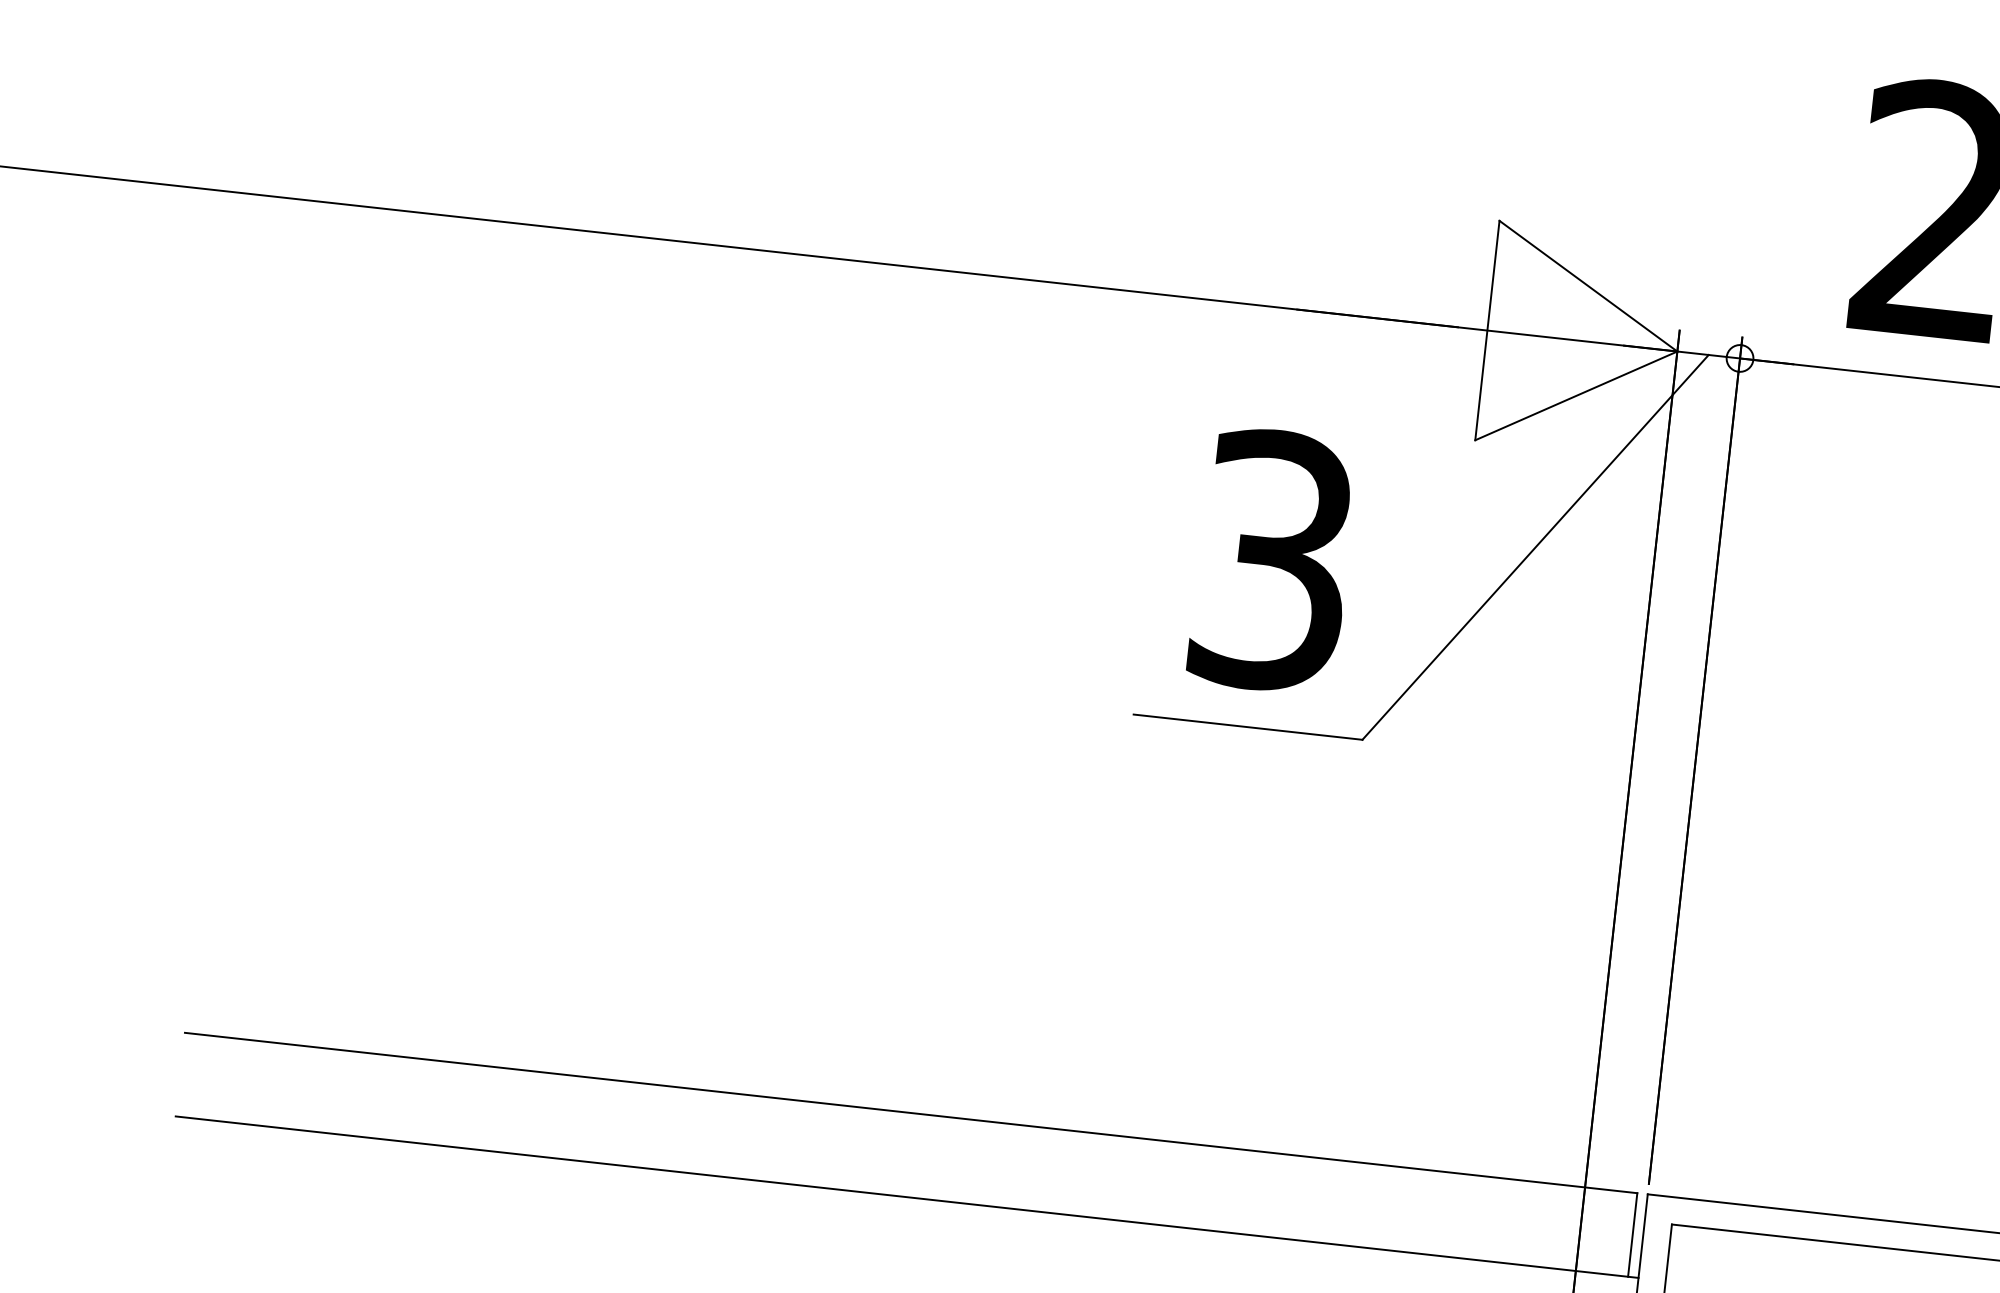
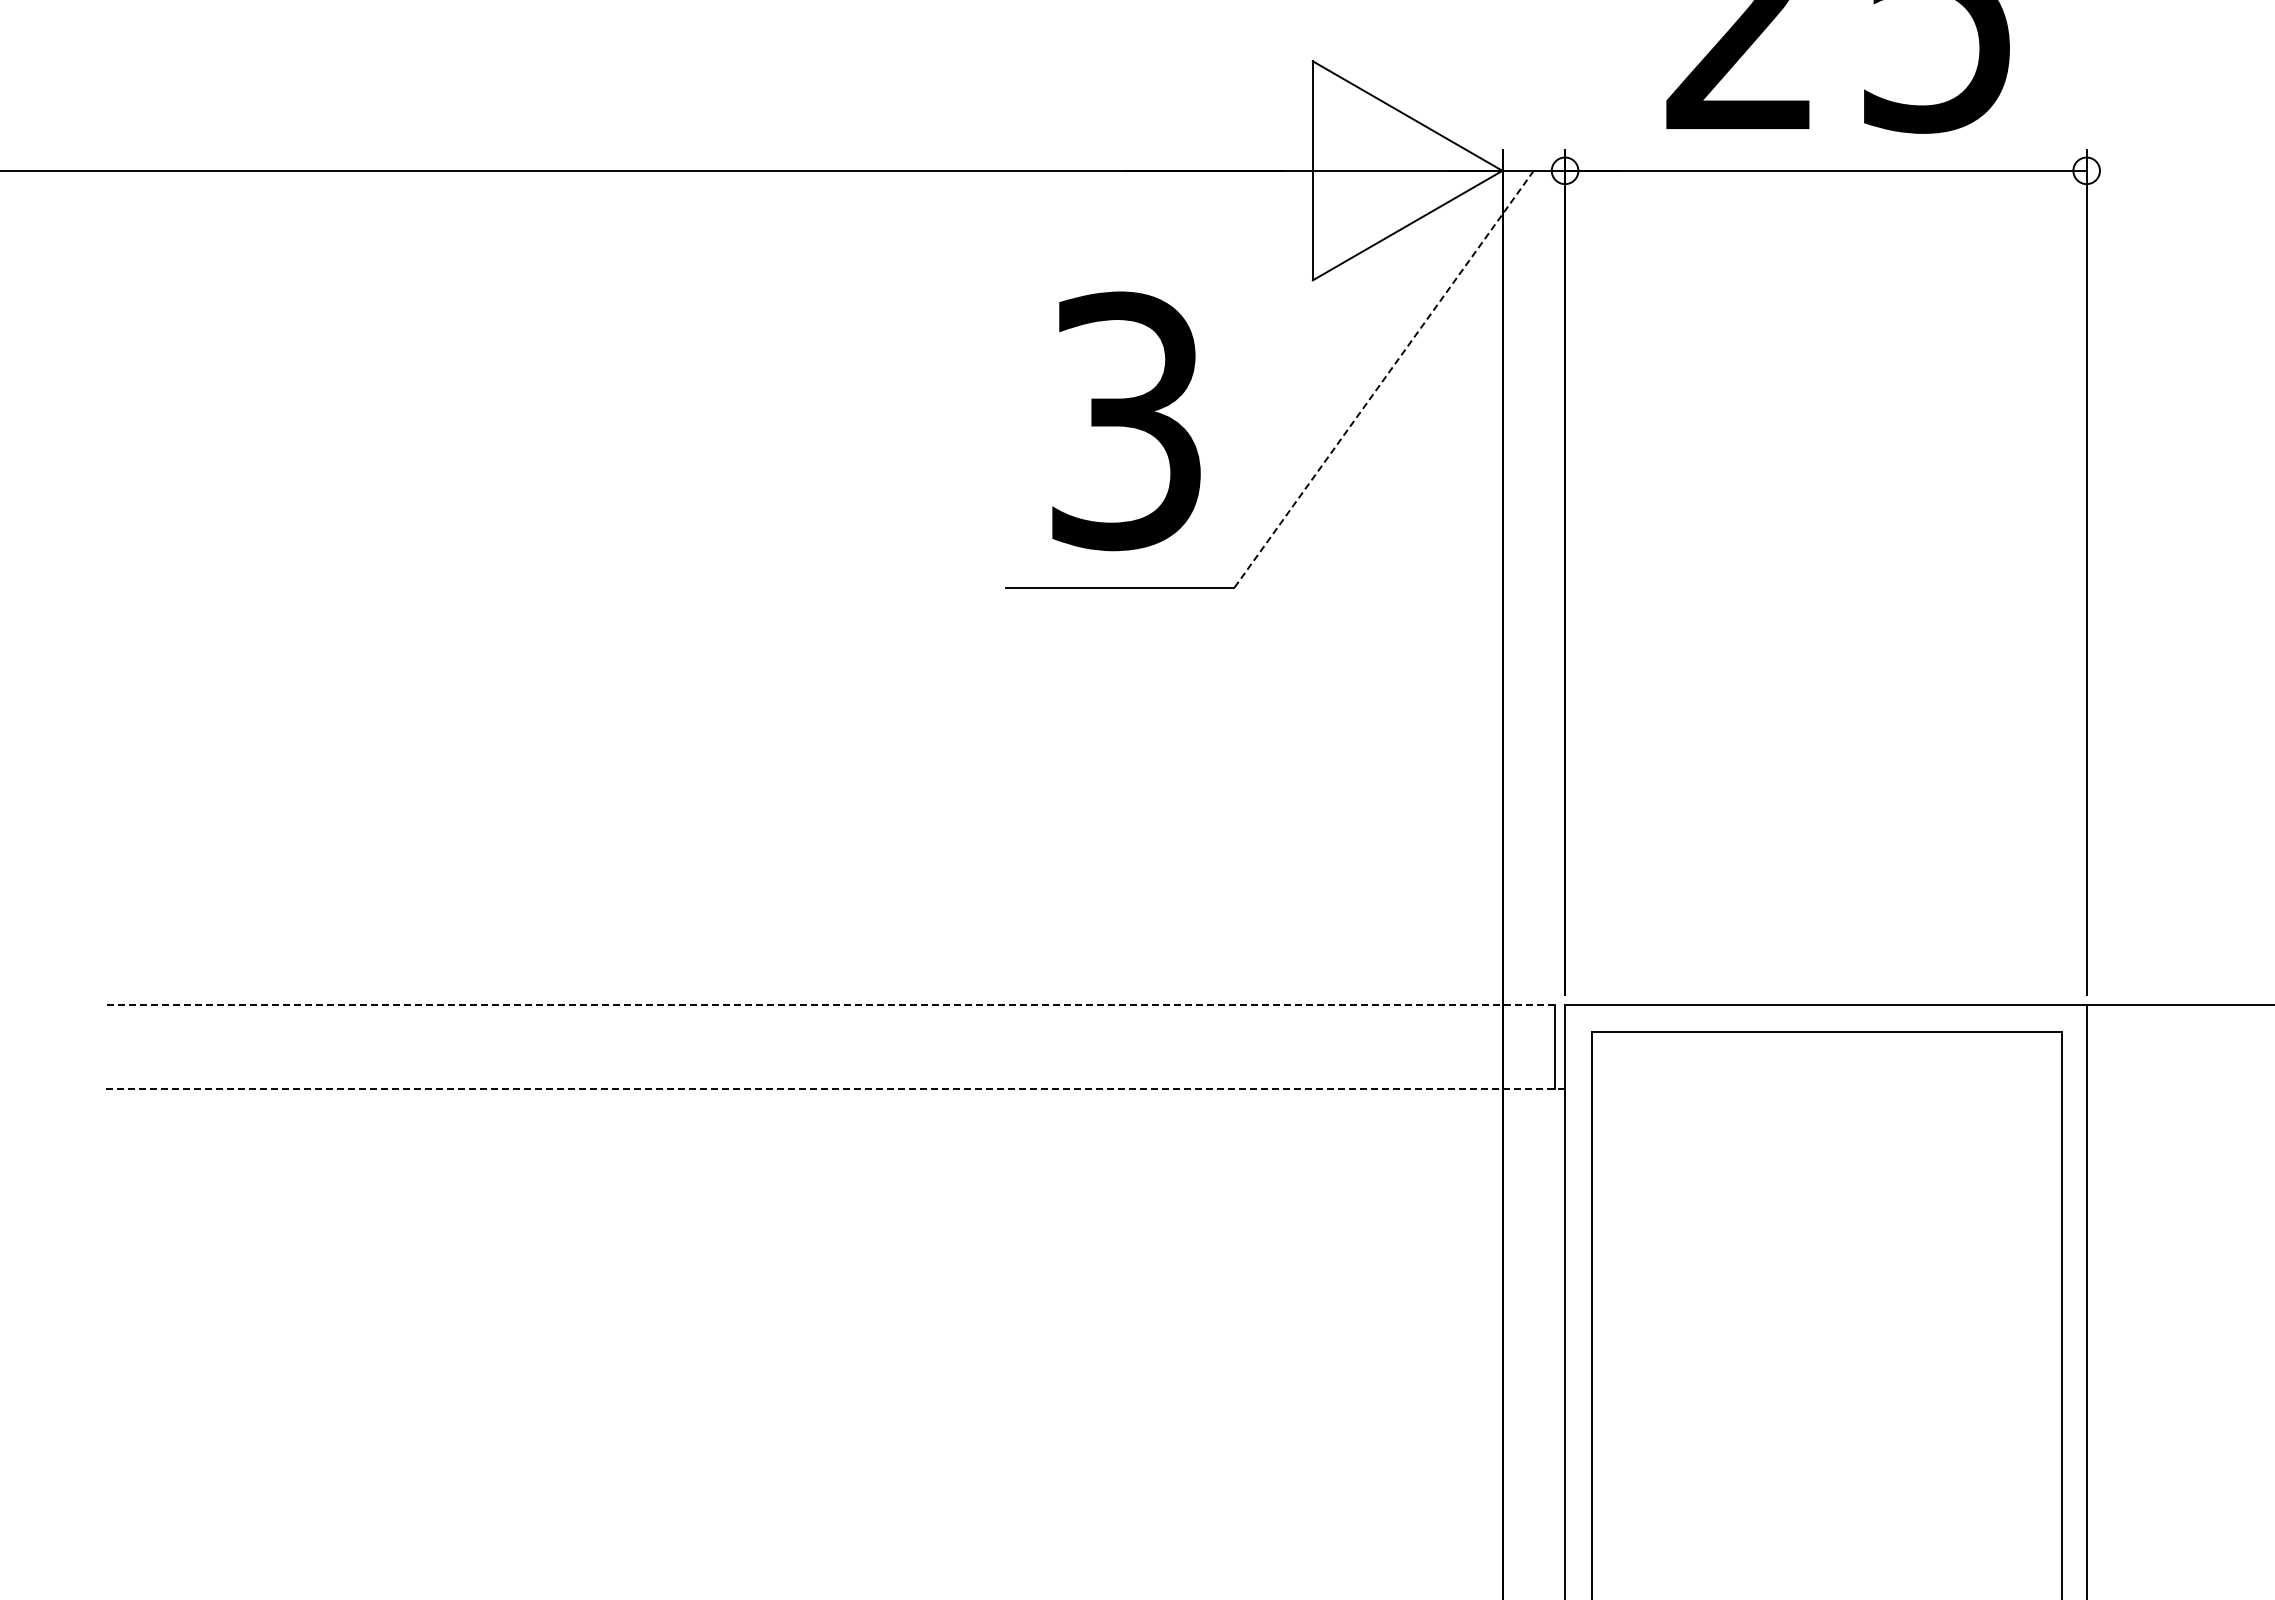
line: (1535, 547) -> (1383, 379), solid -> dashed
line: (910, 1113) -> (829, 1005), solid -> dashed
line: (906, 1196) -> (834, 1088), solid -> dashed

